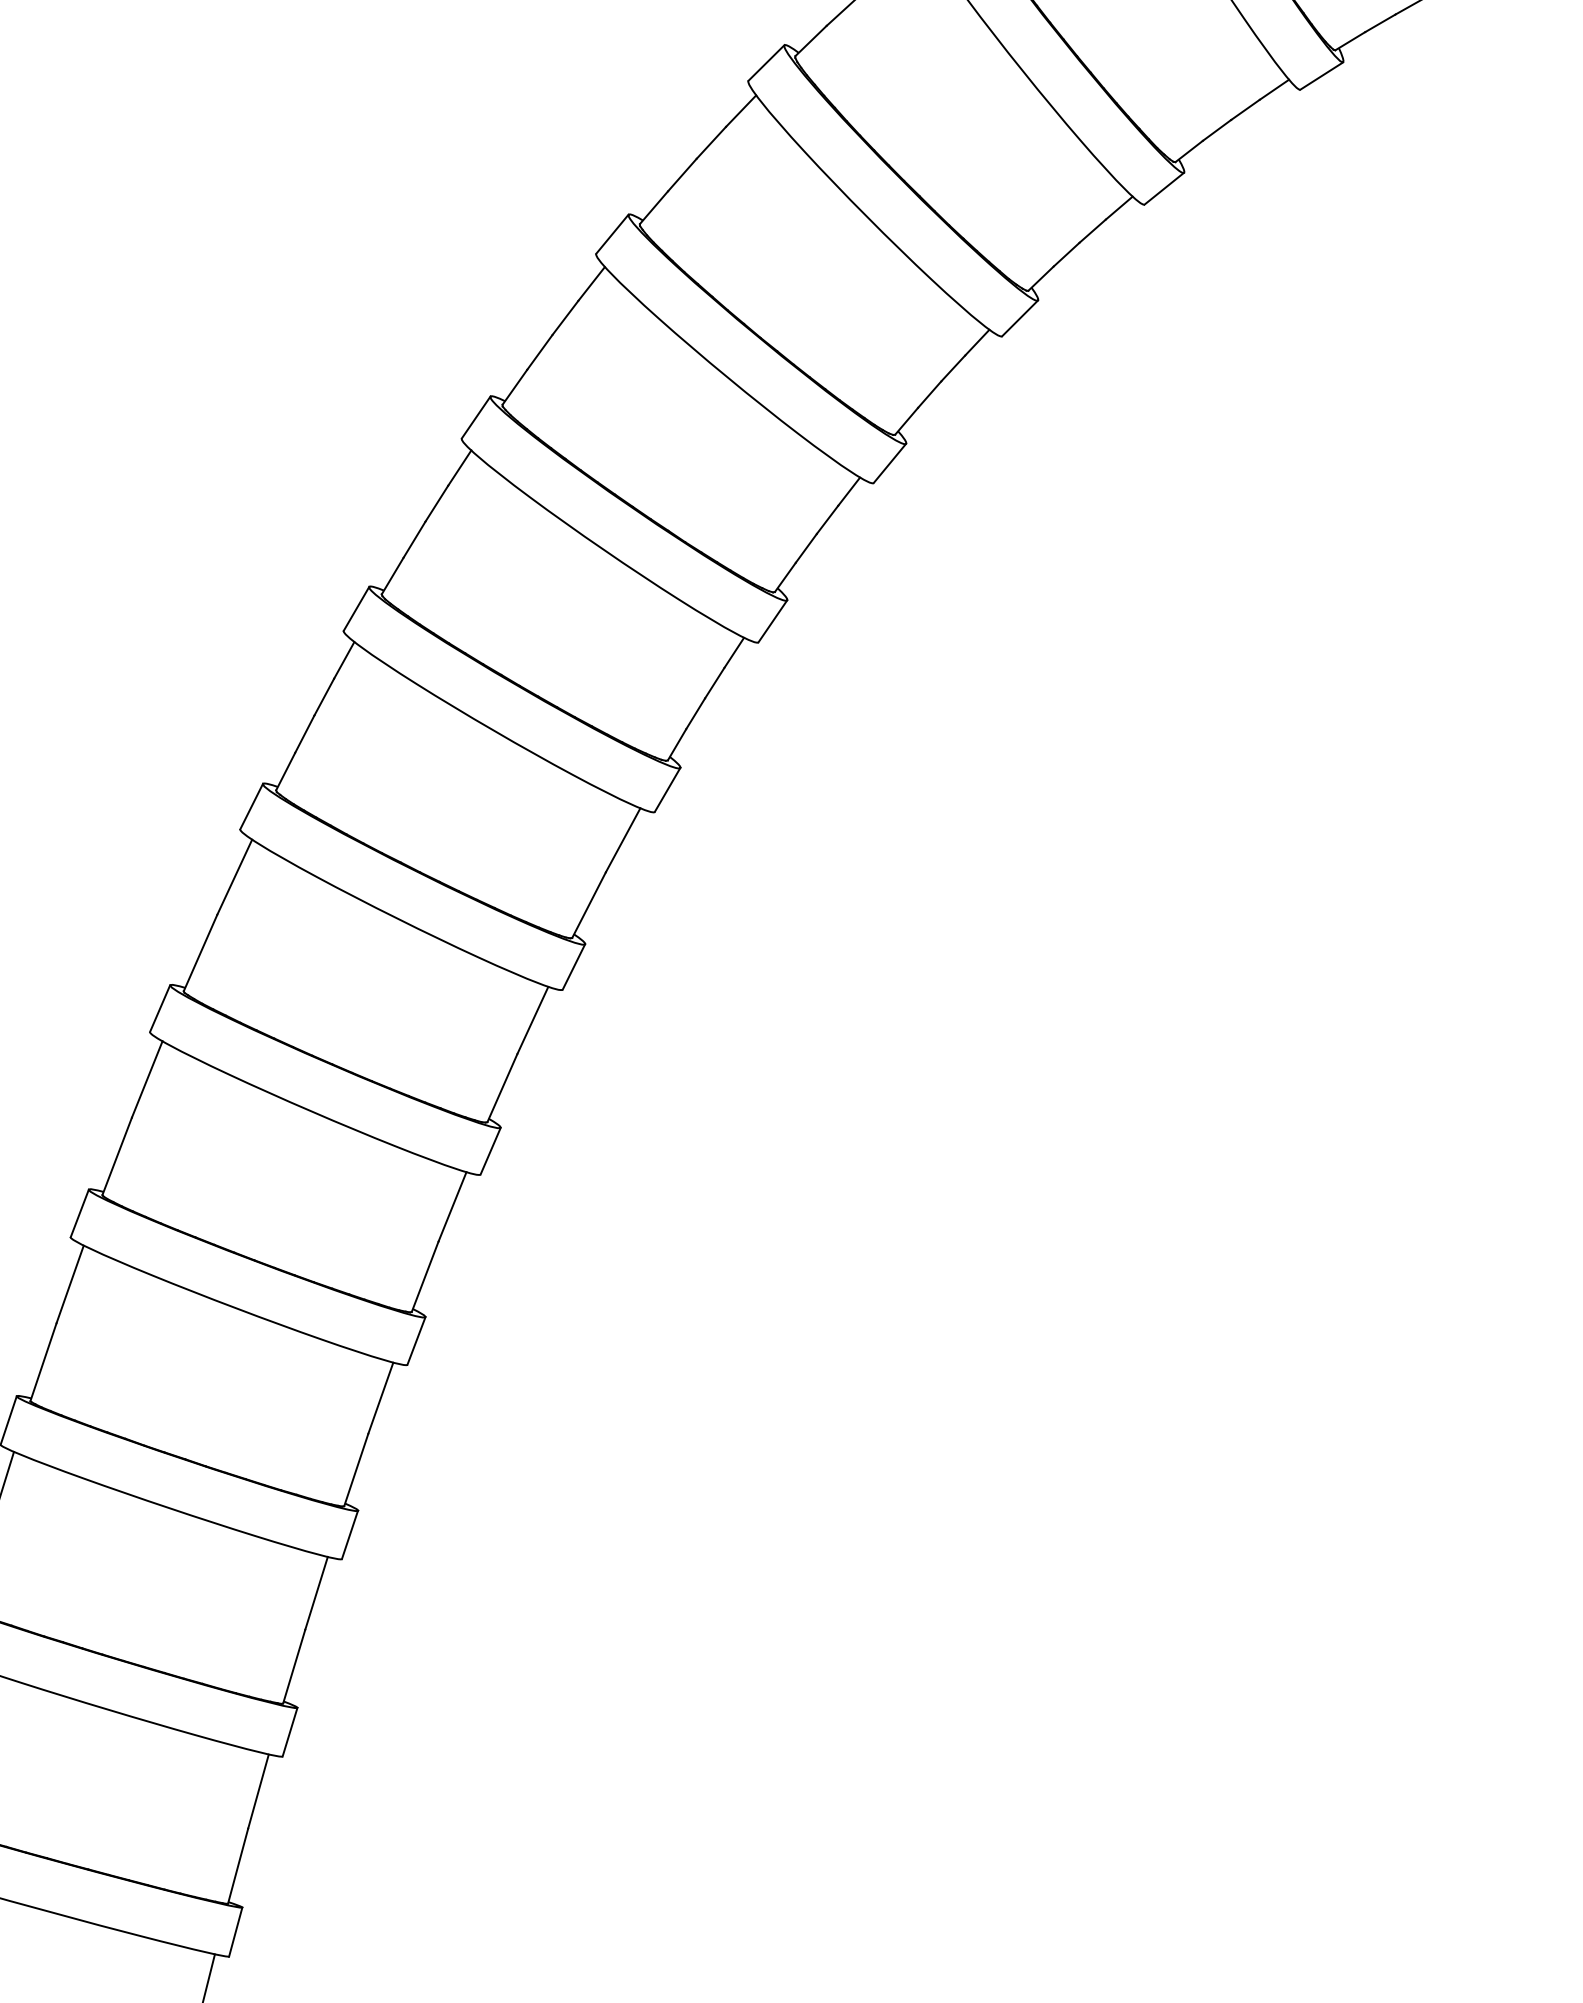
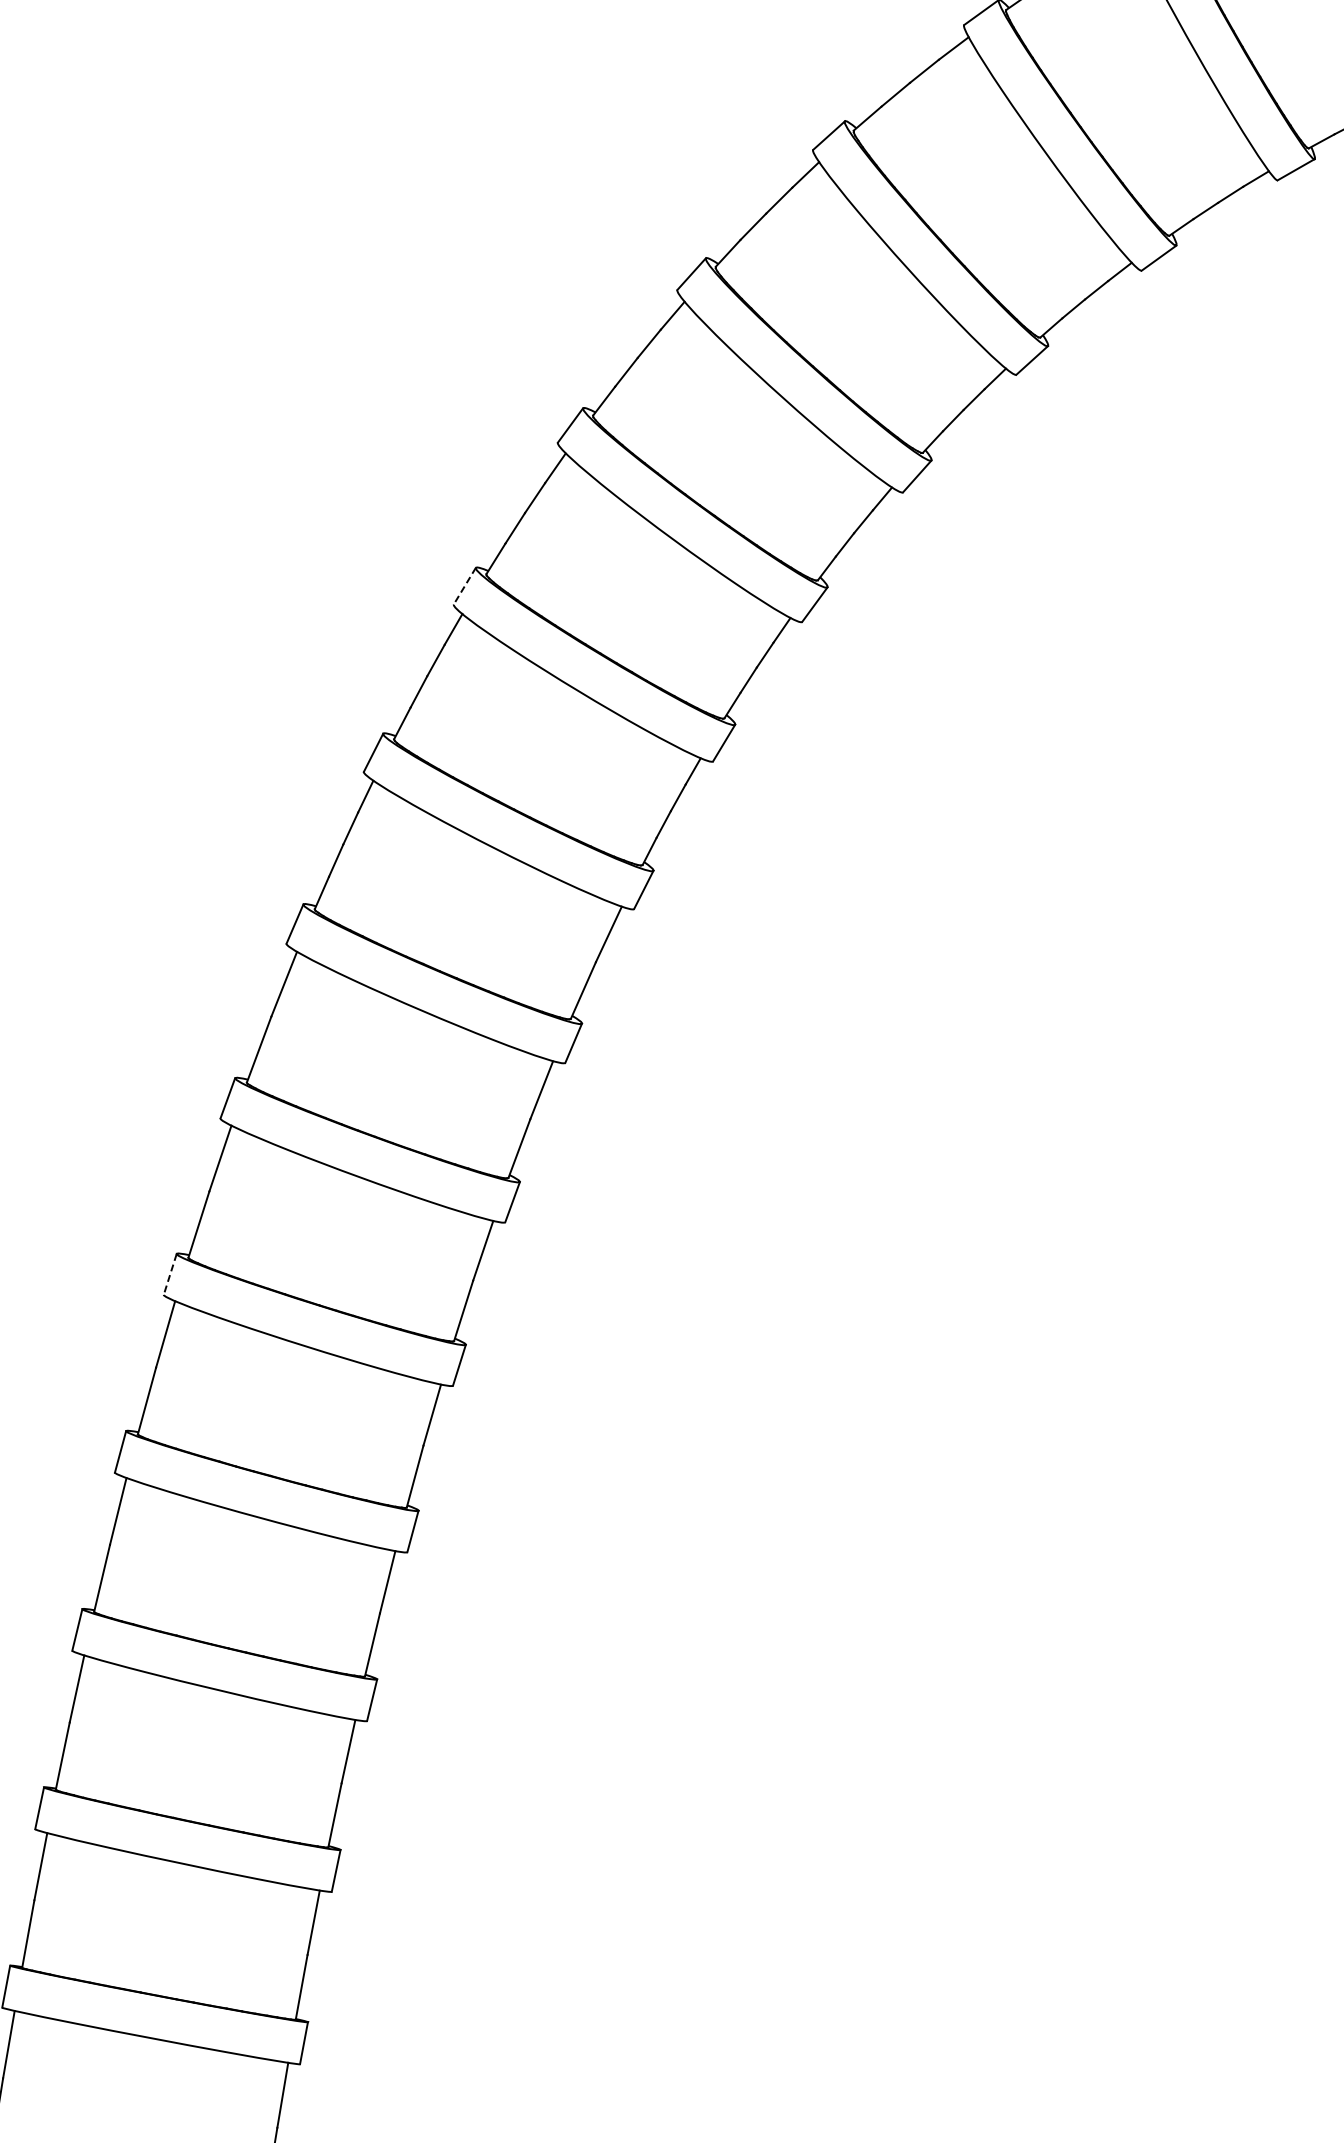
line: (475, 417) -> (464, 586), solid -> dashed
line: (80, 1213) -> (170, 1274), solid -> dashed

